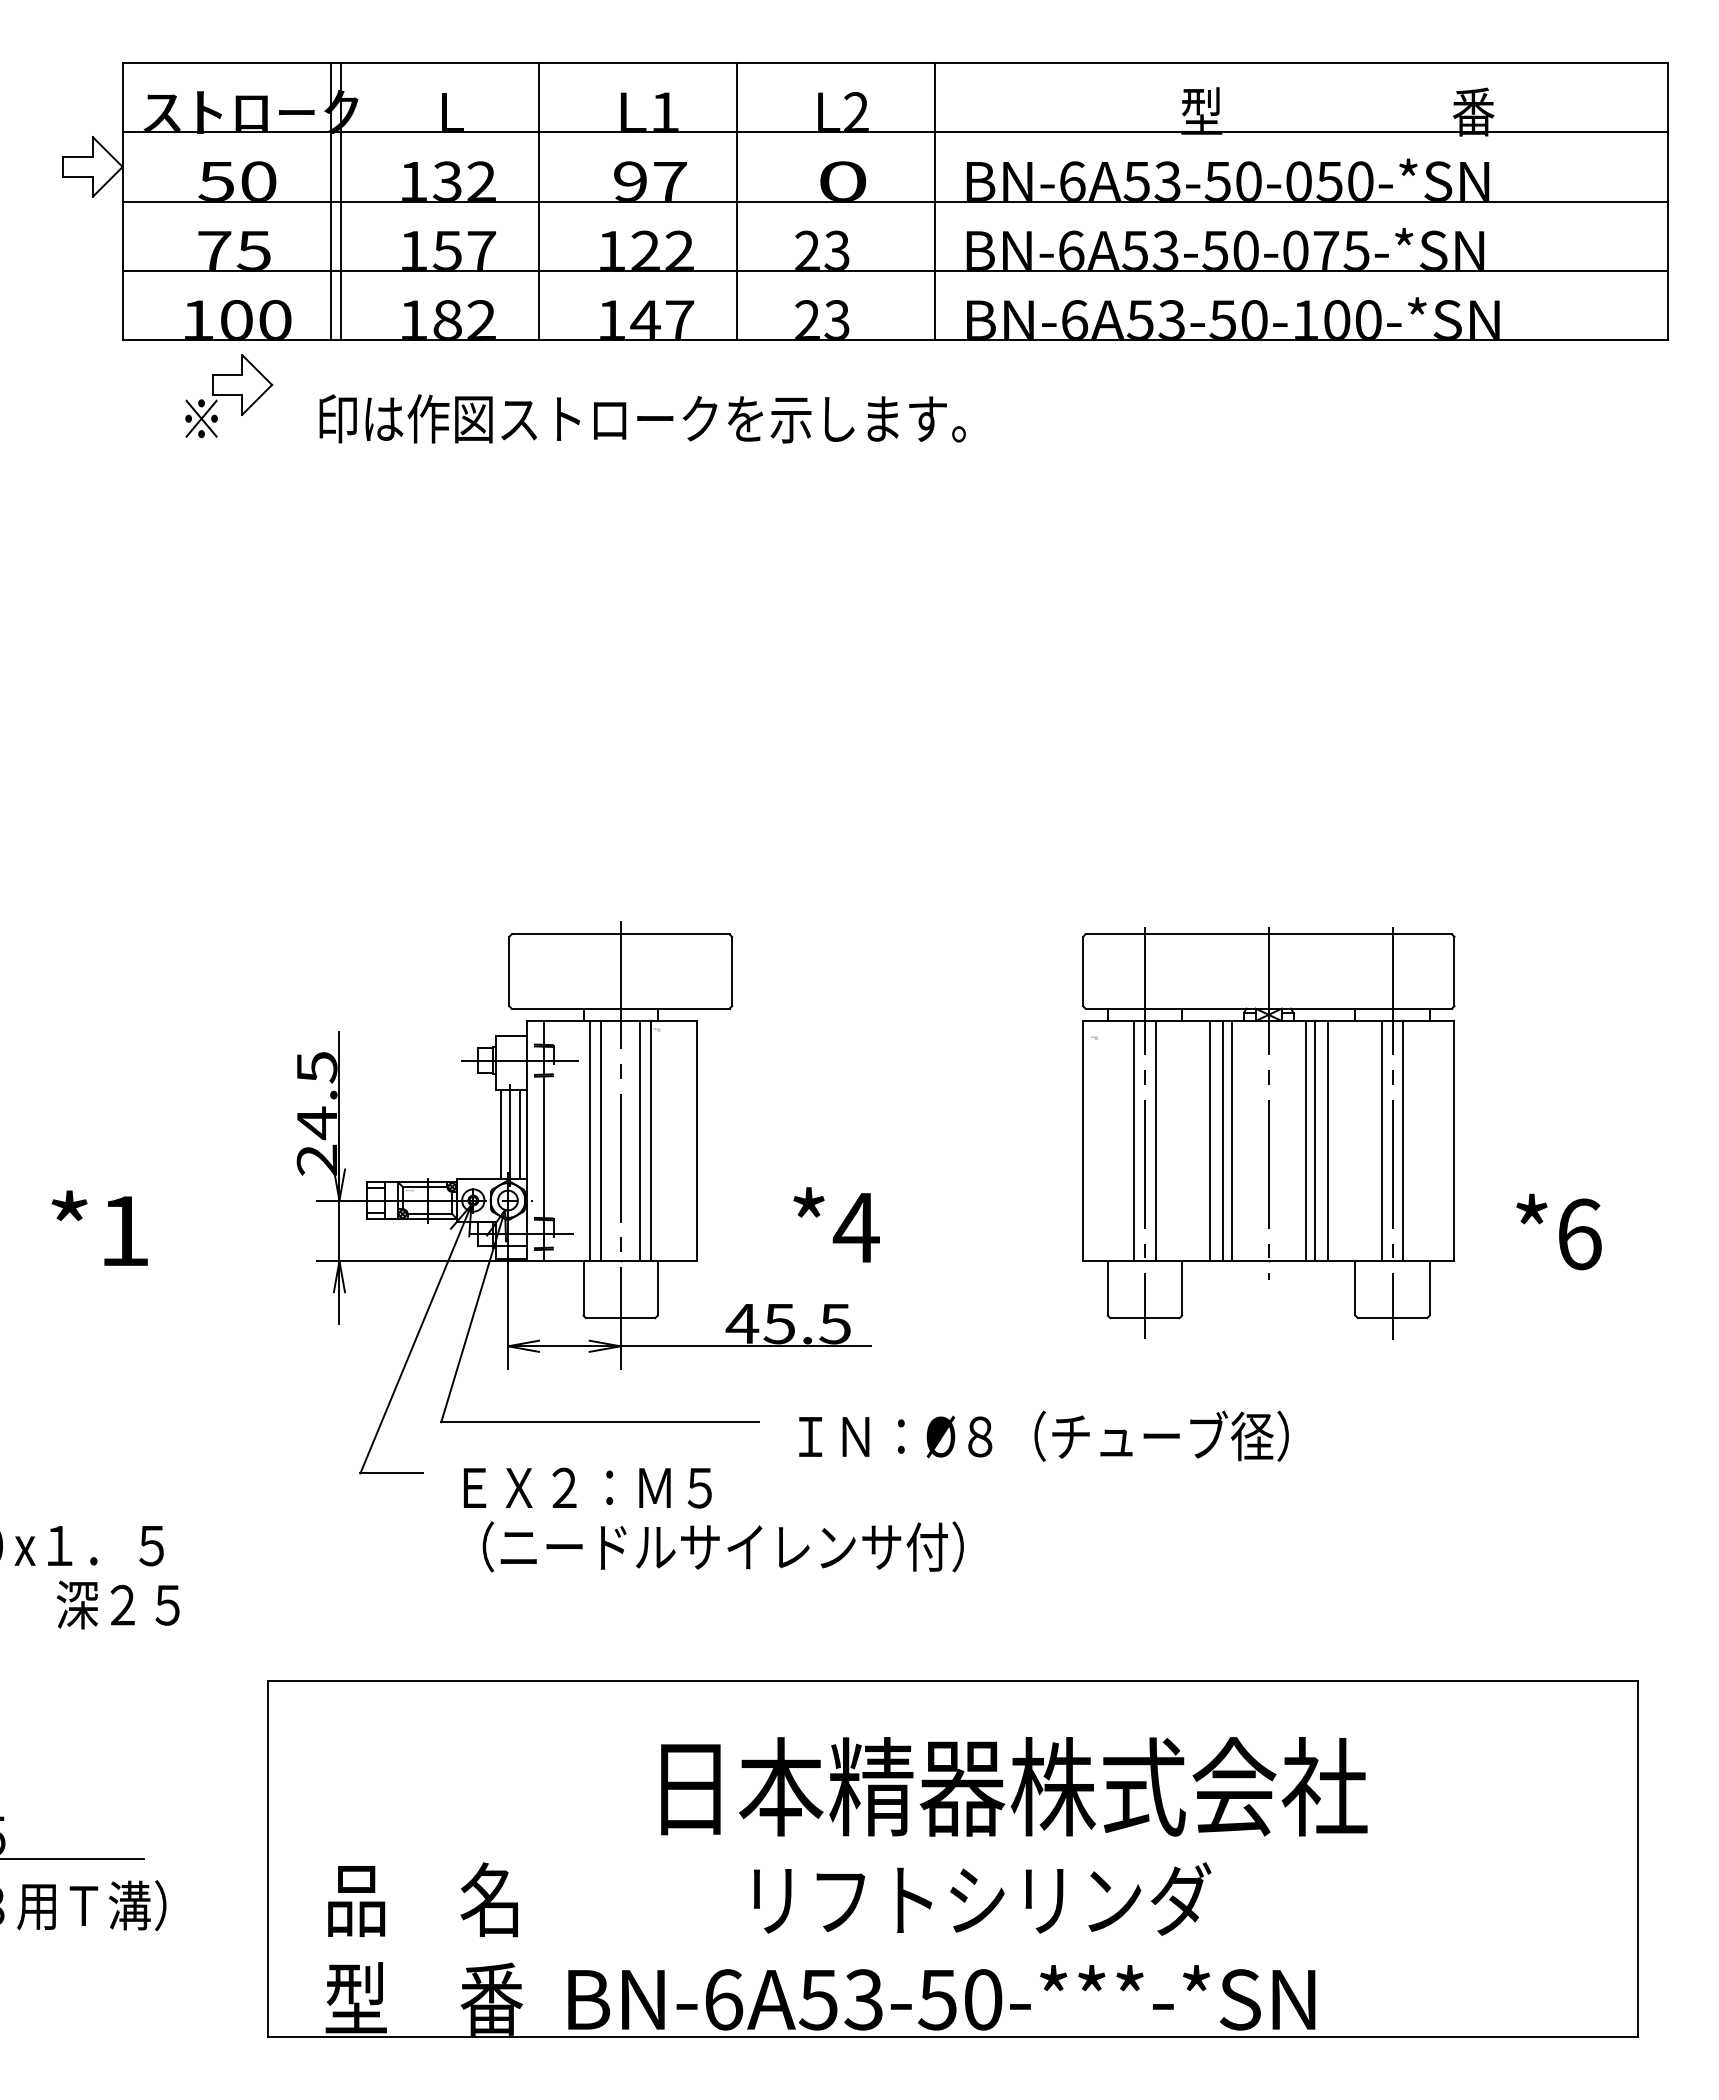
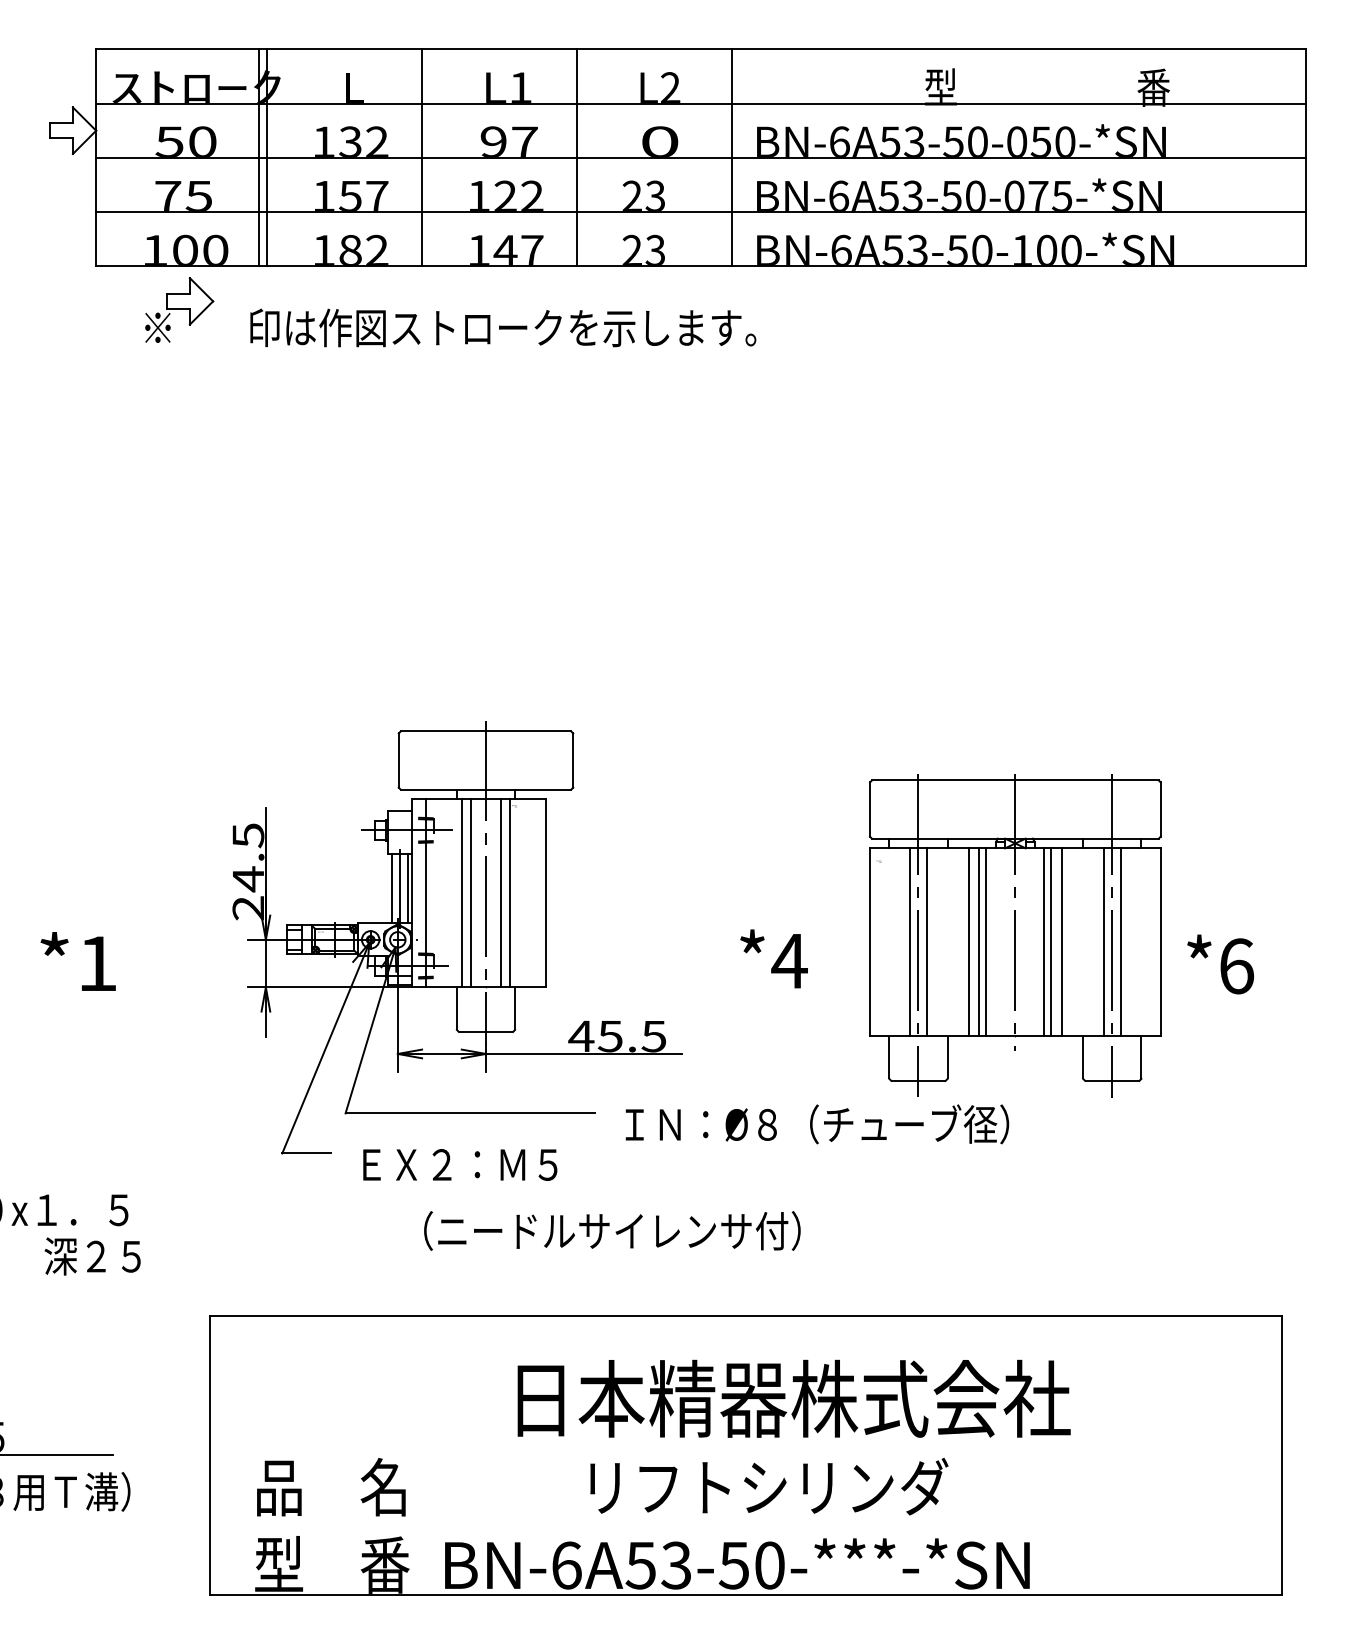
part: (1268, 1132) -> (1015, 935), moved
text: (835, 1224) -> (773, 958), moved
text: (723, 1546) -> (612, 1230), moved

